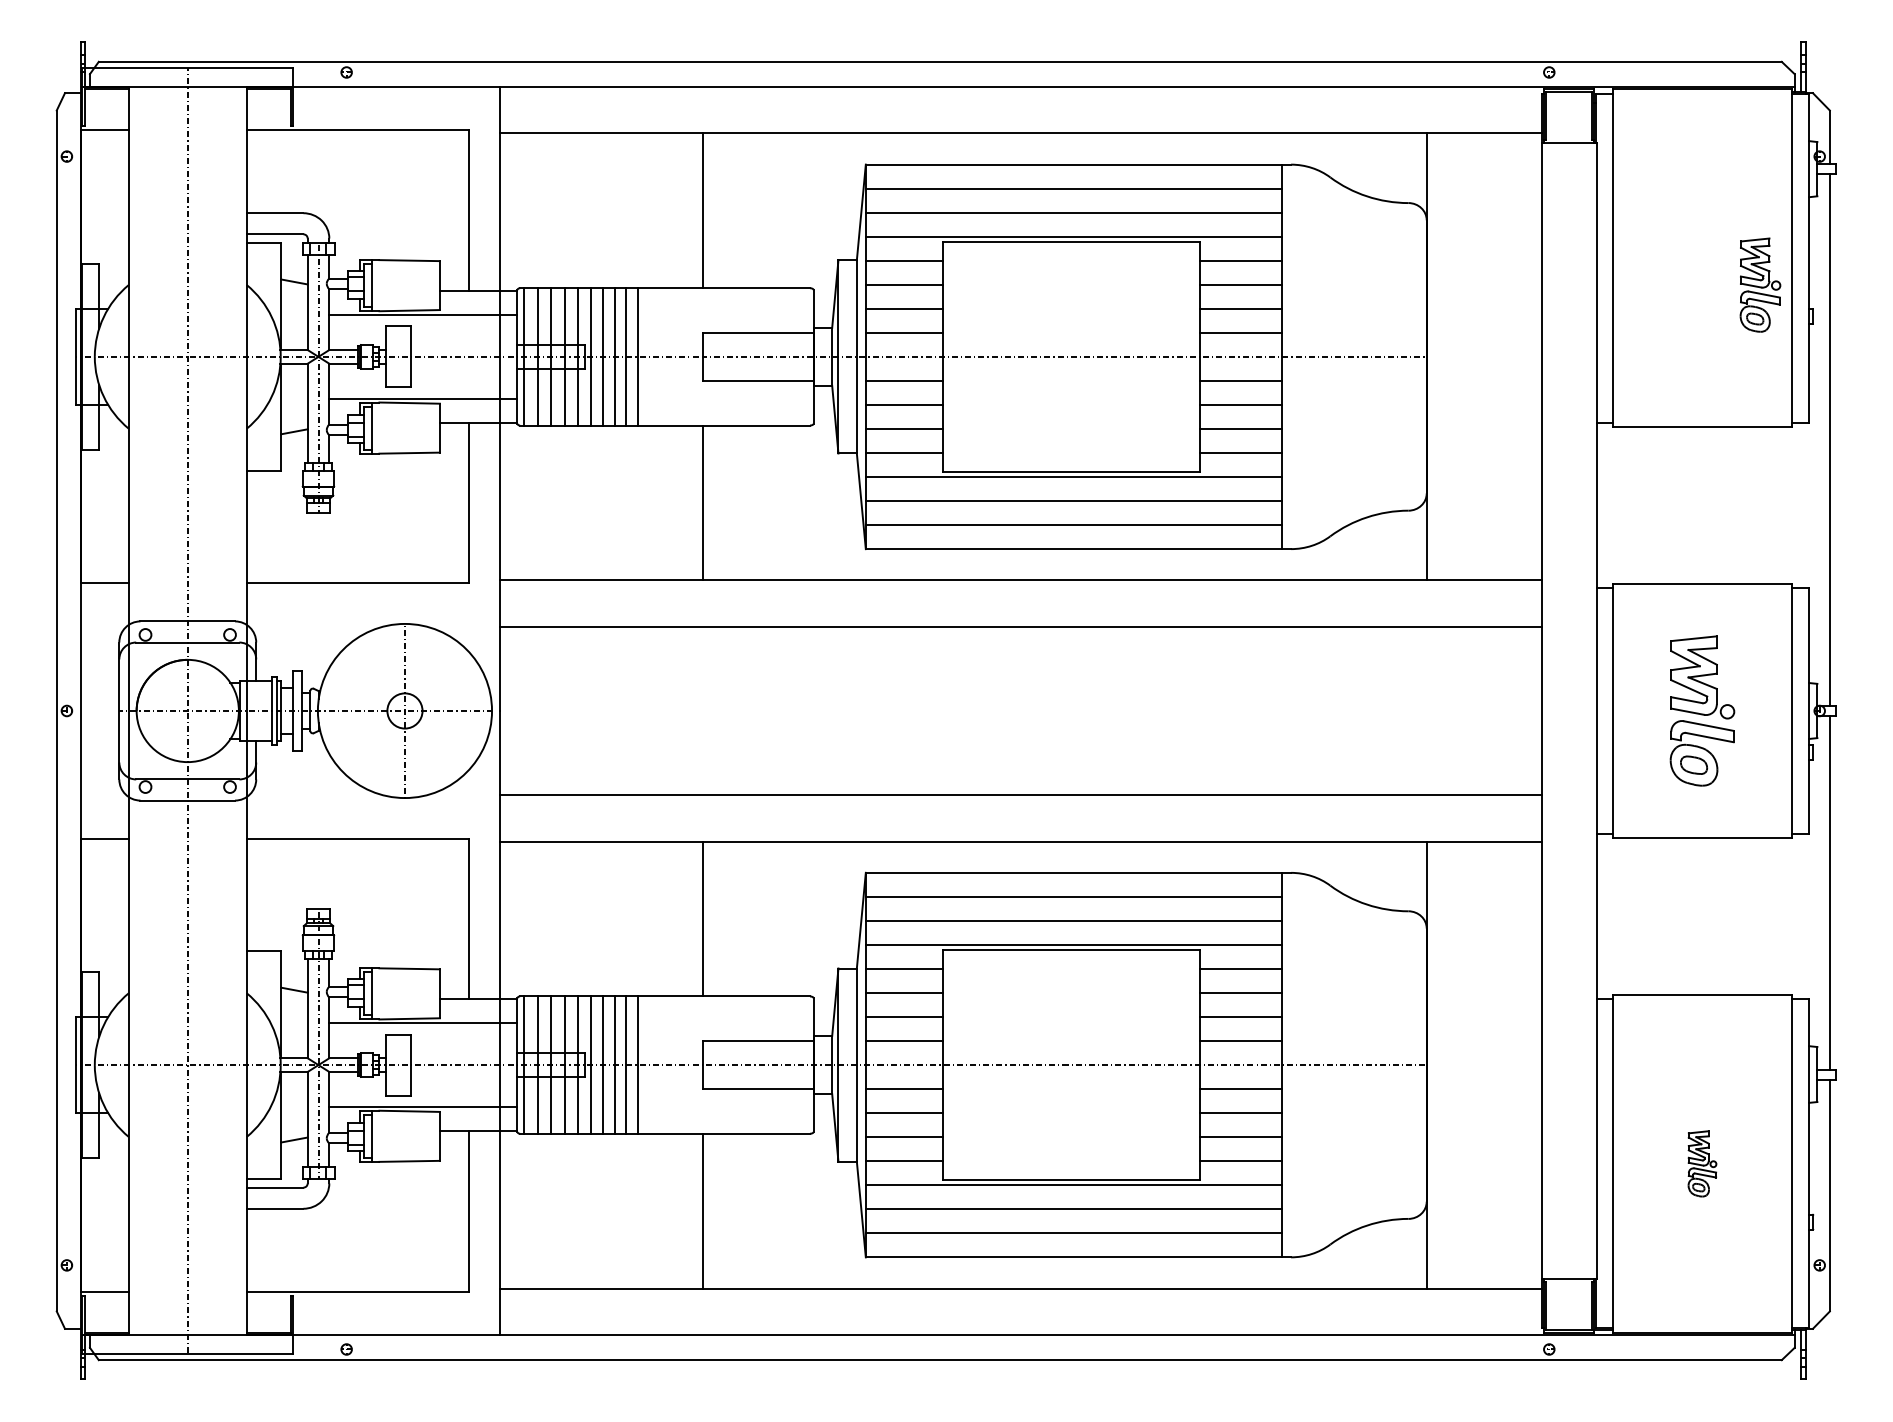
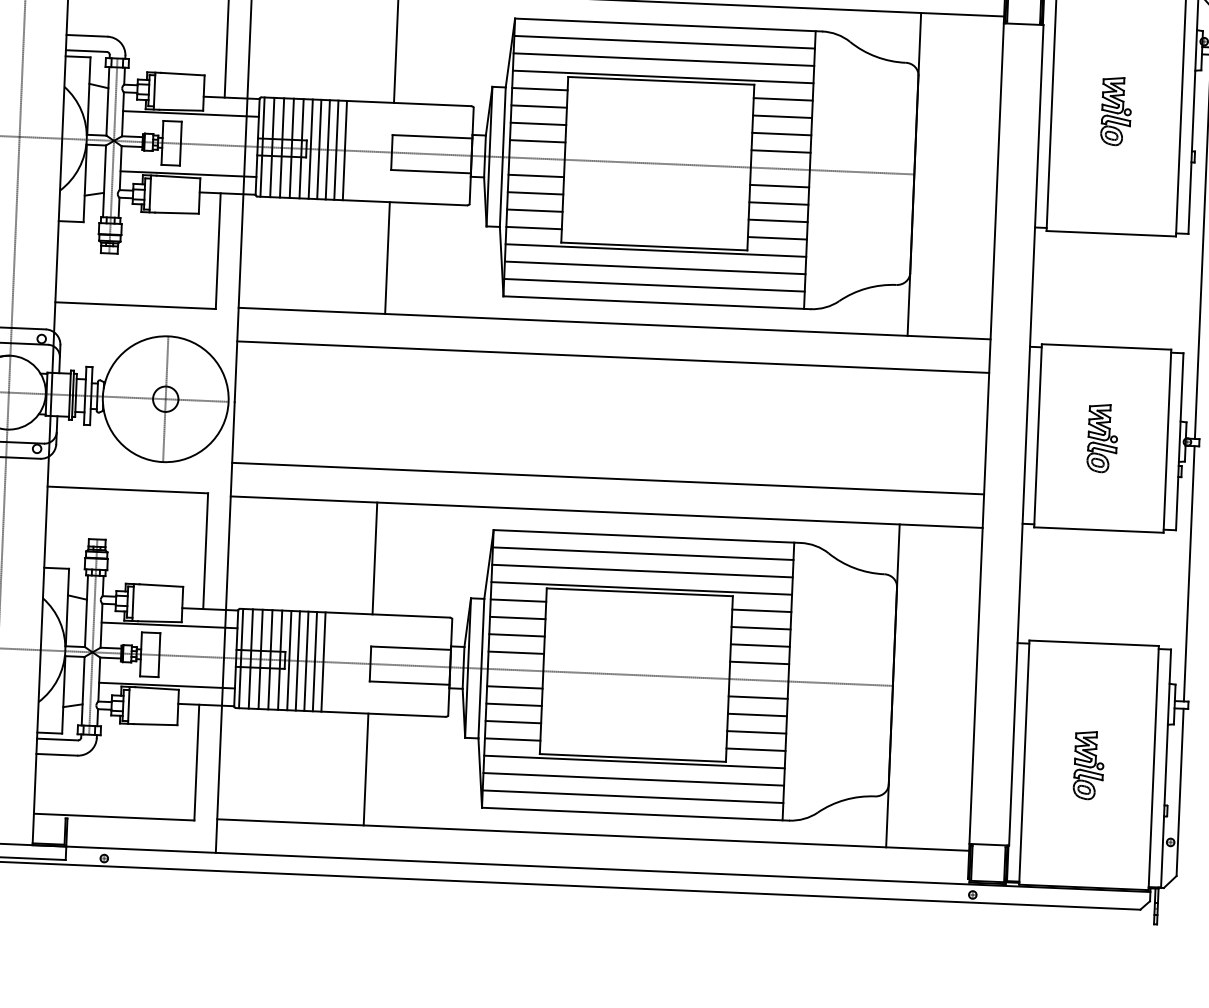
part: (1760, 284) -> (1116, 111), moved
part: (1702, 710) -> (1102, 438), size x0.62
part: (1702, 1163) -> (1089, 765), size x1.43

